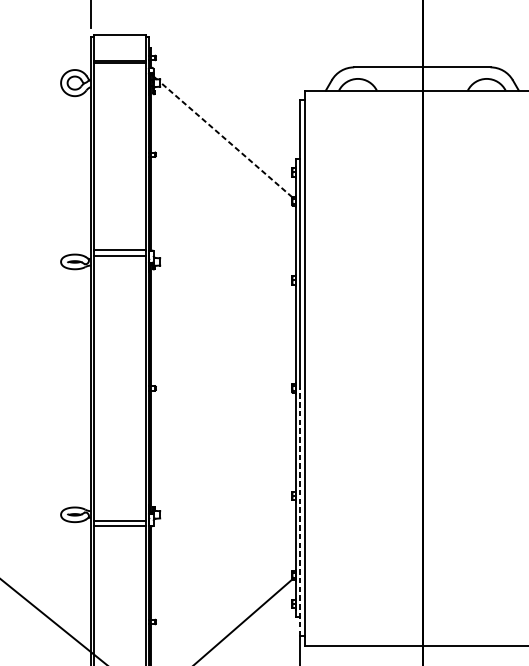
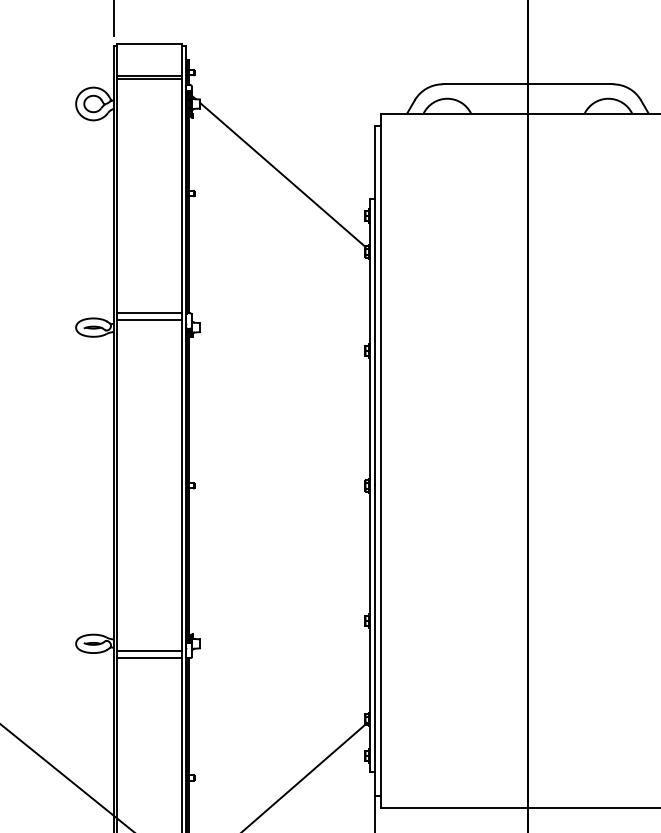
line: (226, 139) -> (282, 174), dashed -> solid
line: (299, 511) -> (374, 639), dashed -> solid

